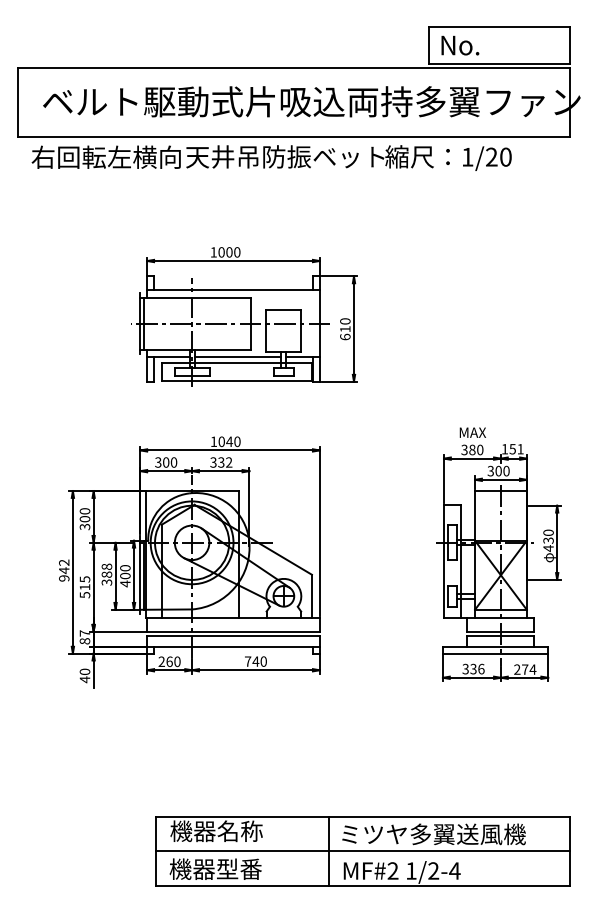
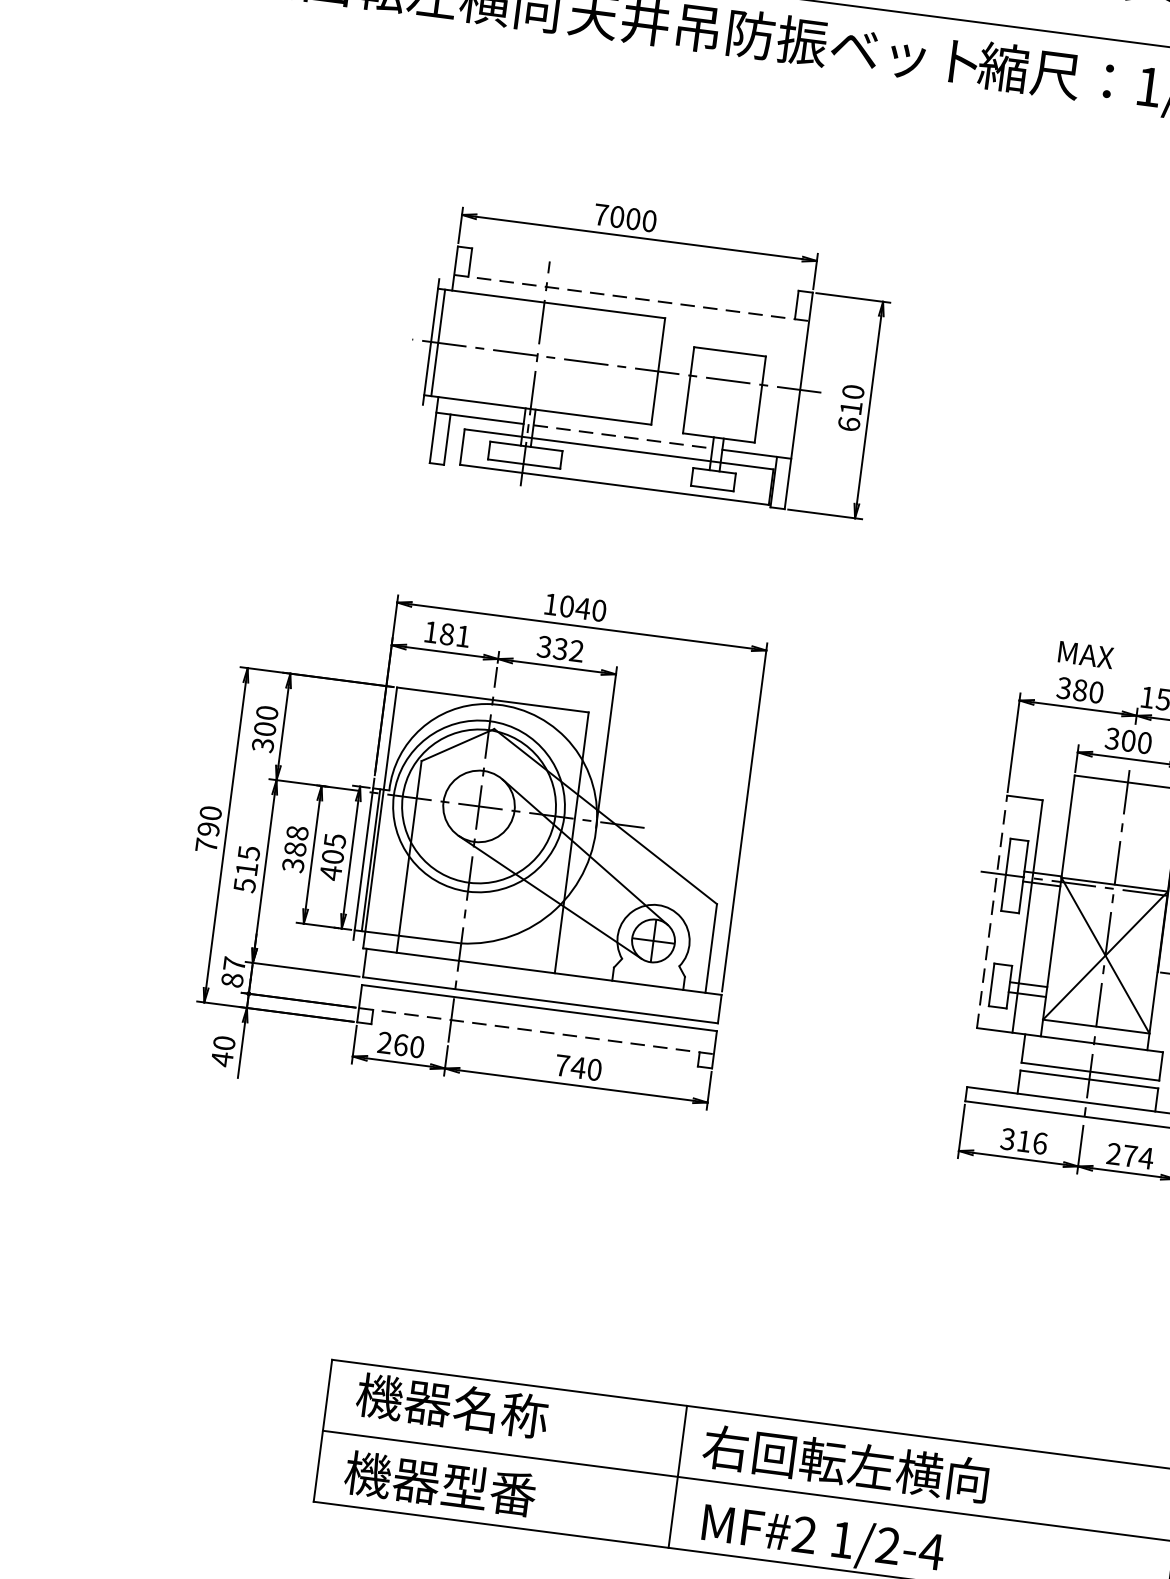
text: (213, 252) -> (600, 215), 1000 -> 7000
line: (234, 290) -> (633, 298), solid -> dashed
line: (238, 357) -> (623, 437), solid -> dashed
text: (166, 462) -> (447, 634), 300 -> 181
line: (443, 561) -> (991, 911), solid -> dashed
text: (125, 568) -> (335, 841), 400 -> 405
text: (64, 570) -> (209, 829), 942 -> 790
line: (234, 646) -> (538, 1030), solid -> dashed
text: (473, 668) -> (1024, 1140), 336 -> 316
text: (432, 834) -> (895, 1470), ミツヤ多翼送風機 -> 右回転左横向

